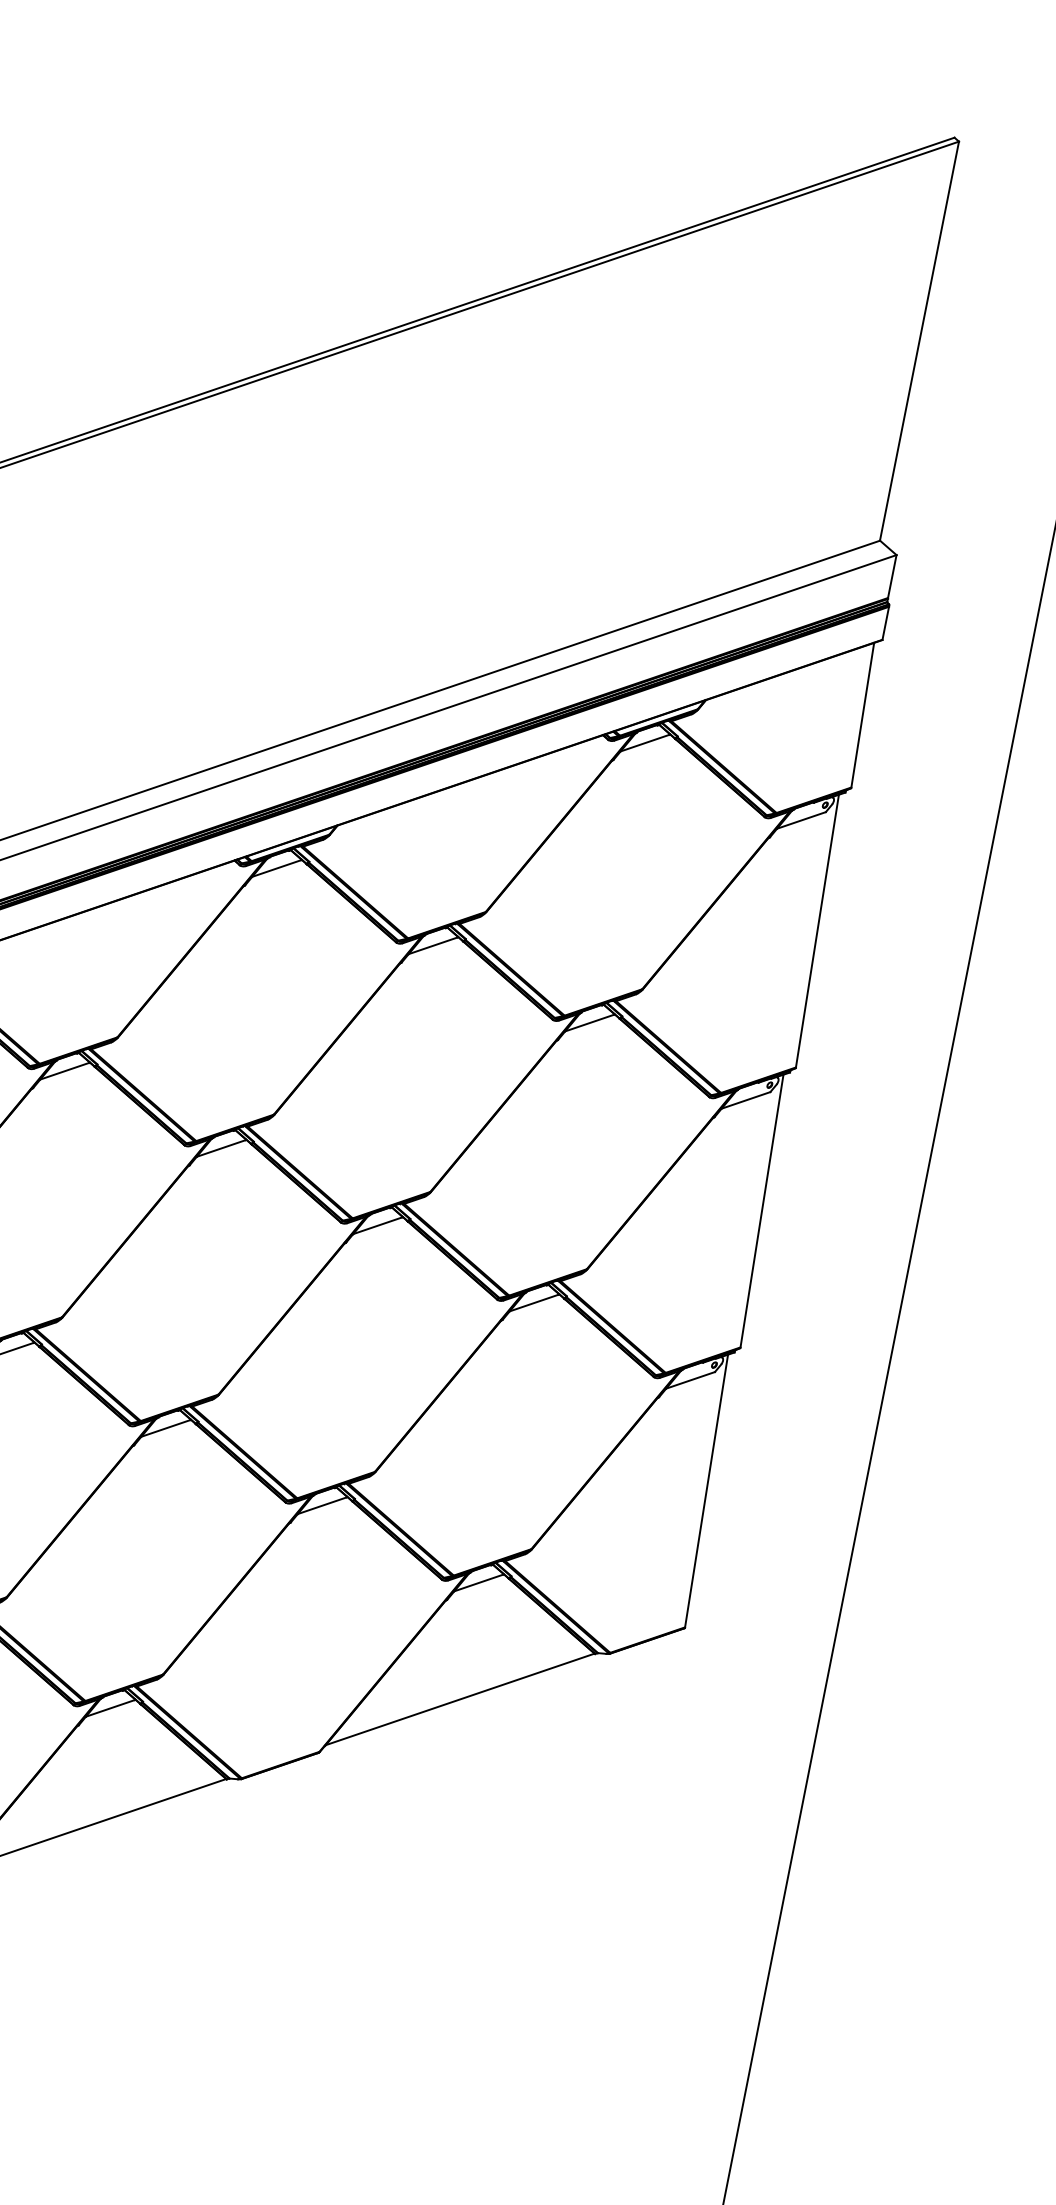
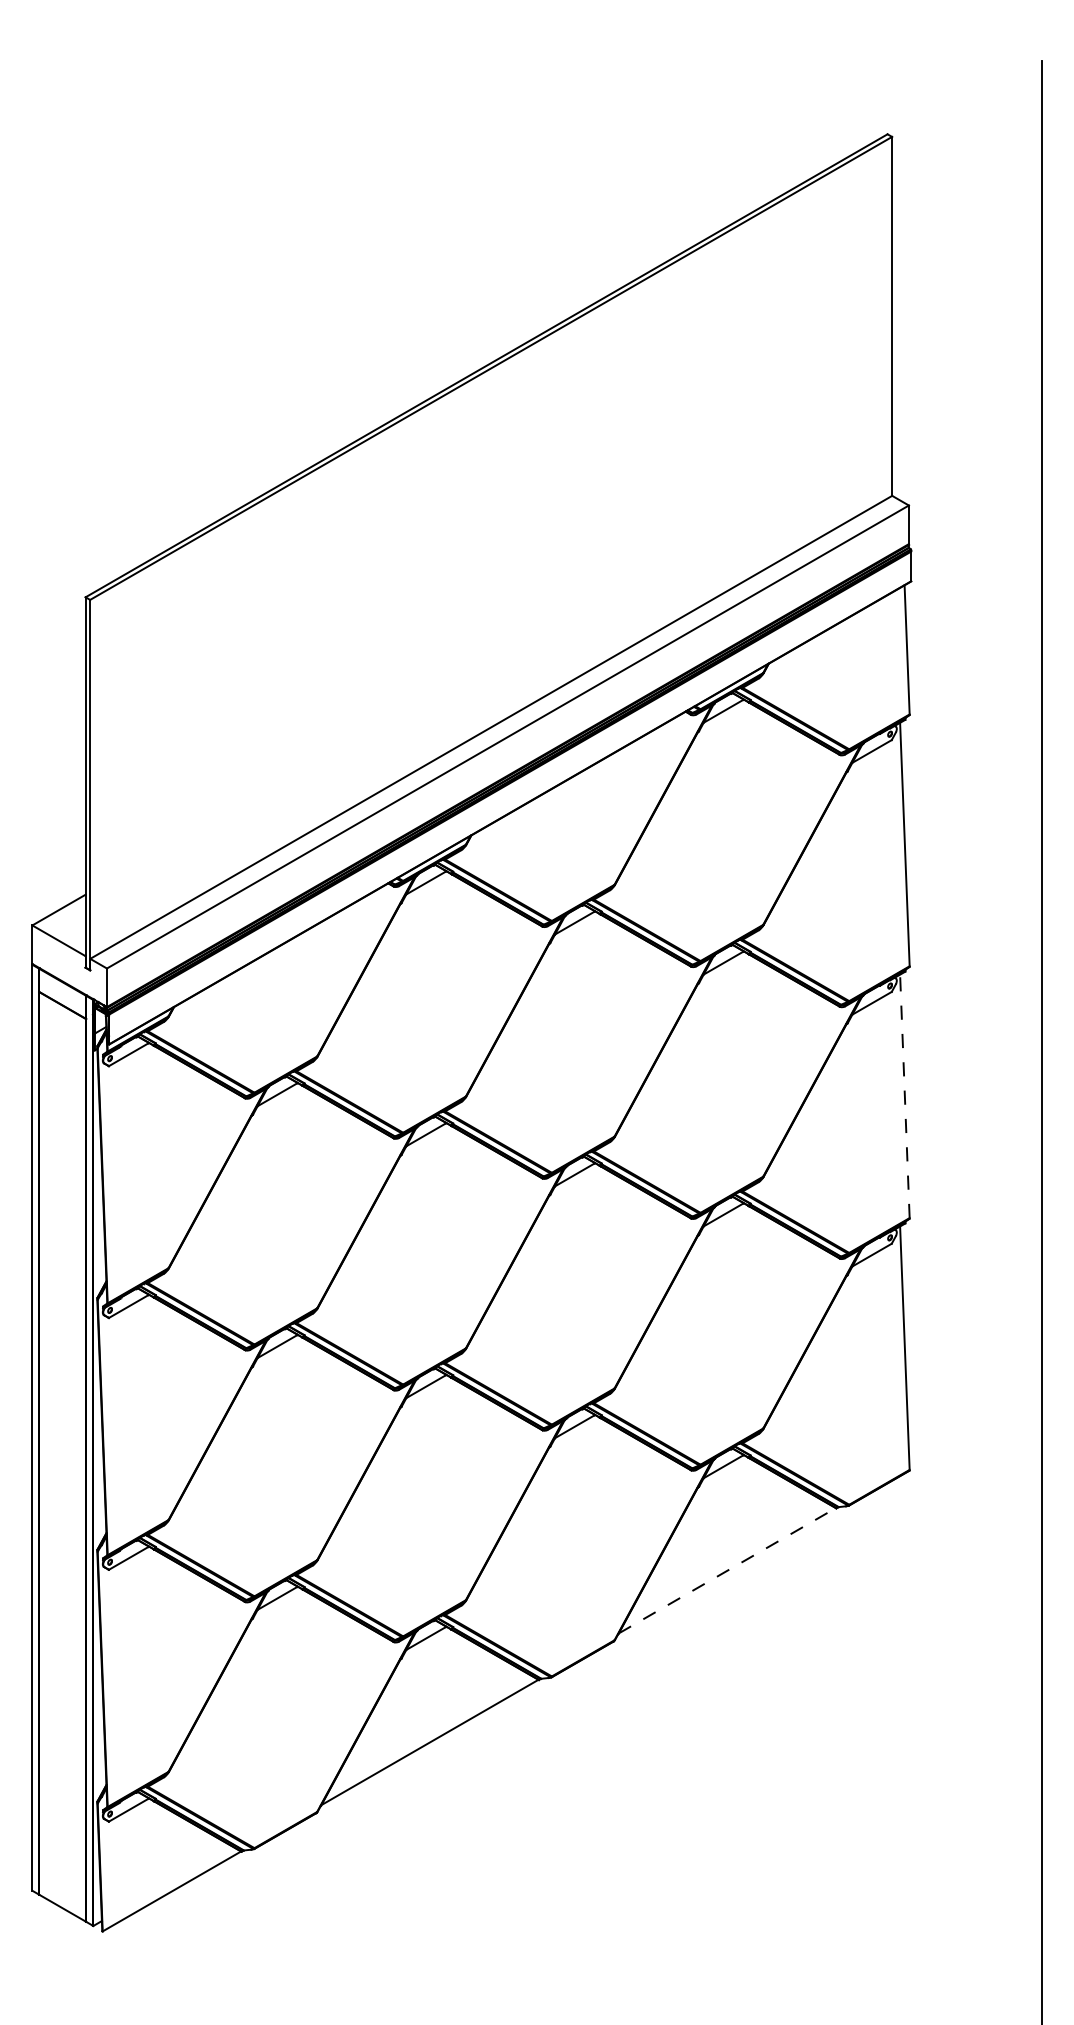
line: (761, 1211) -> (904, 1096), solid -> dashed
line: (460, 1699) -> (727, 1570), solid -> dashed

